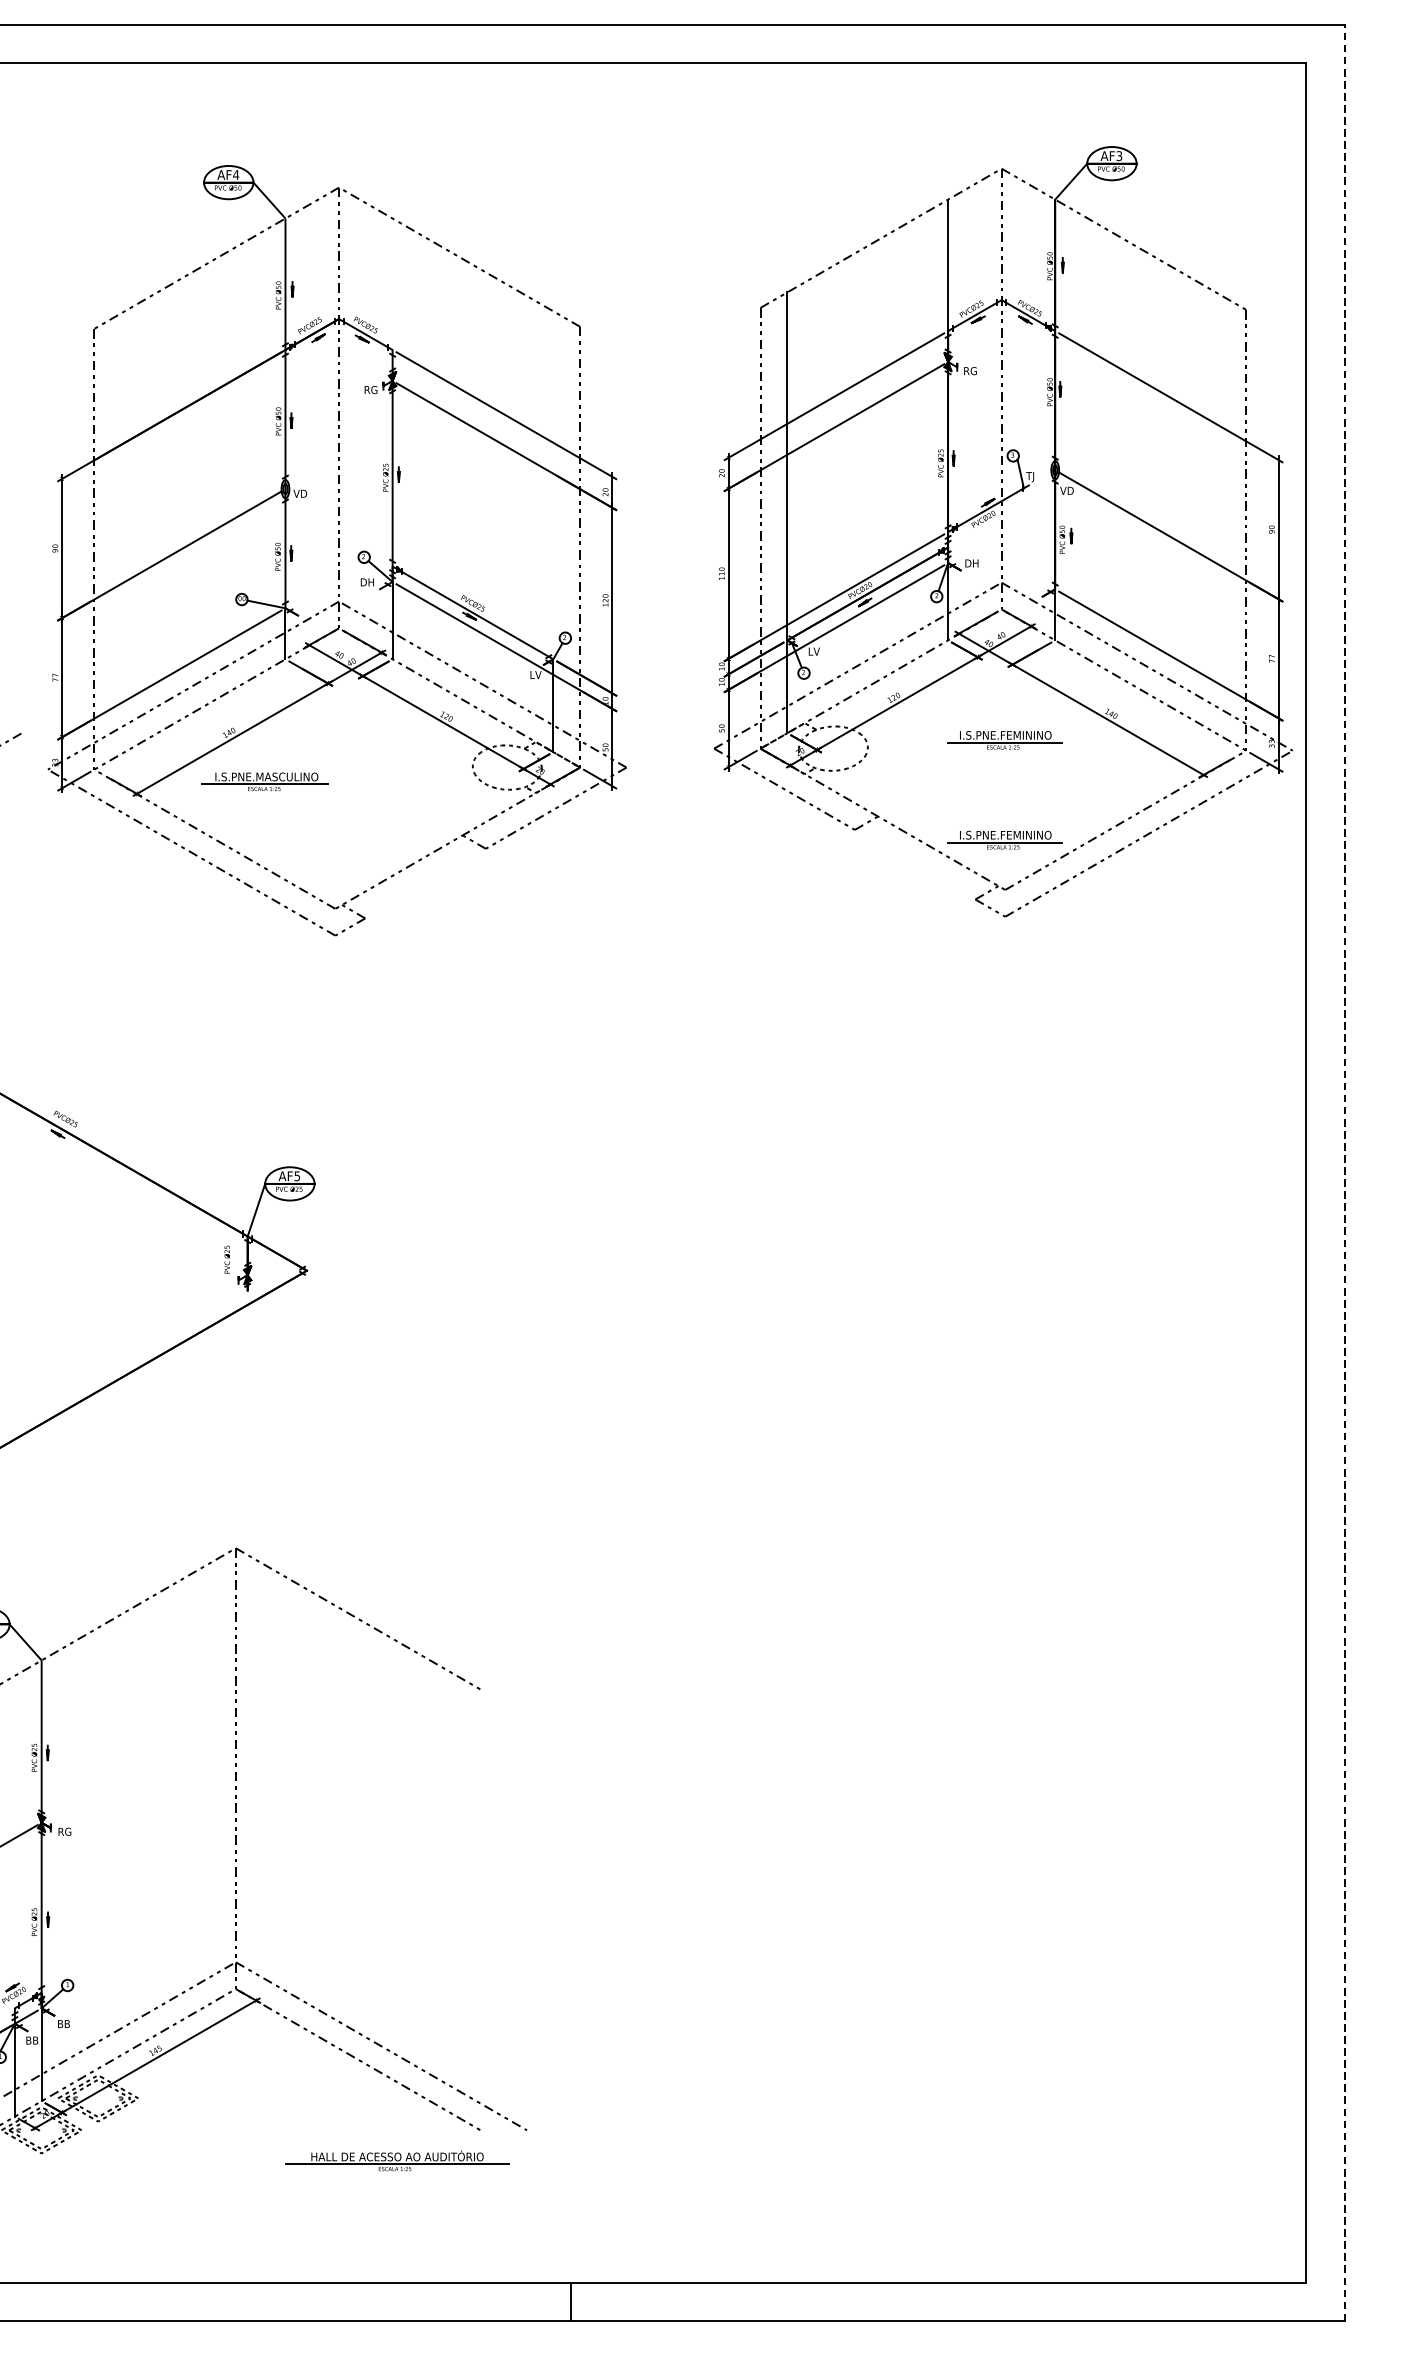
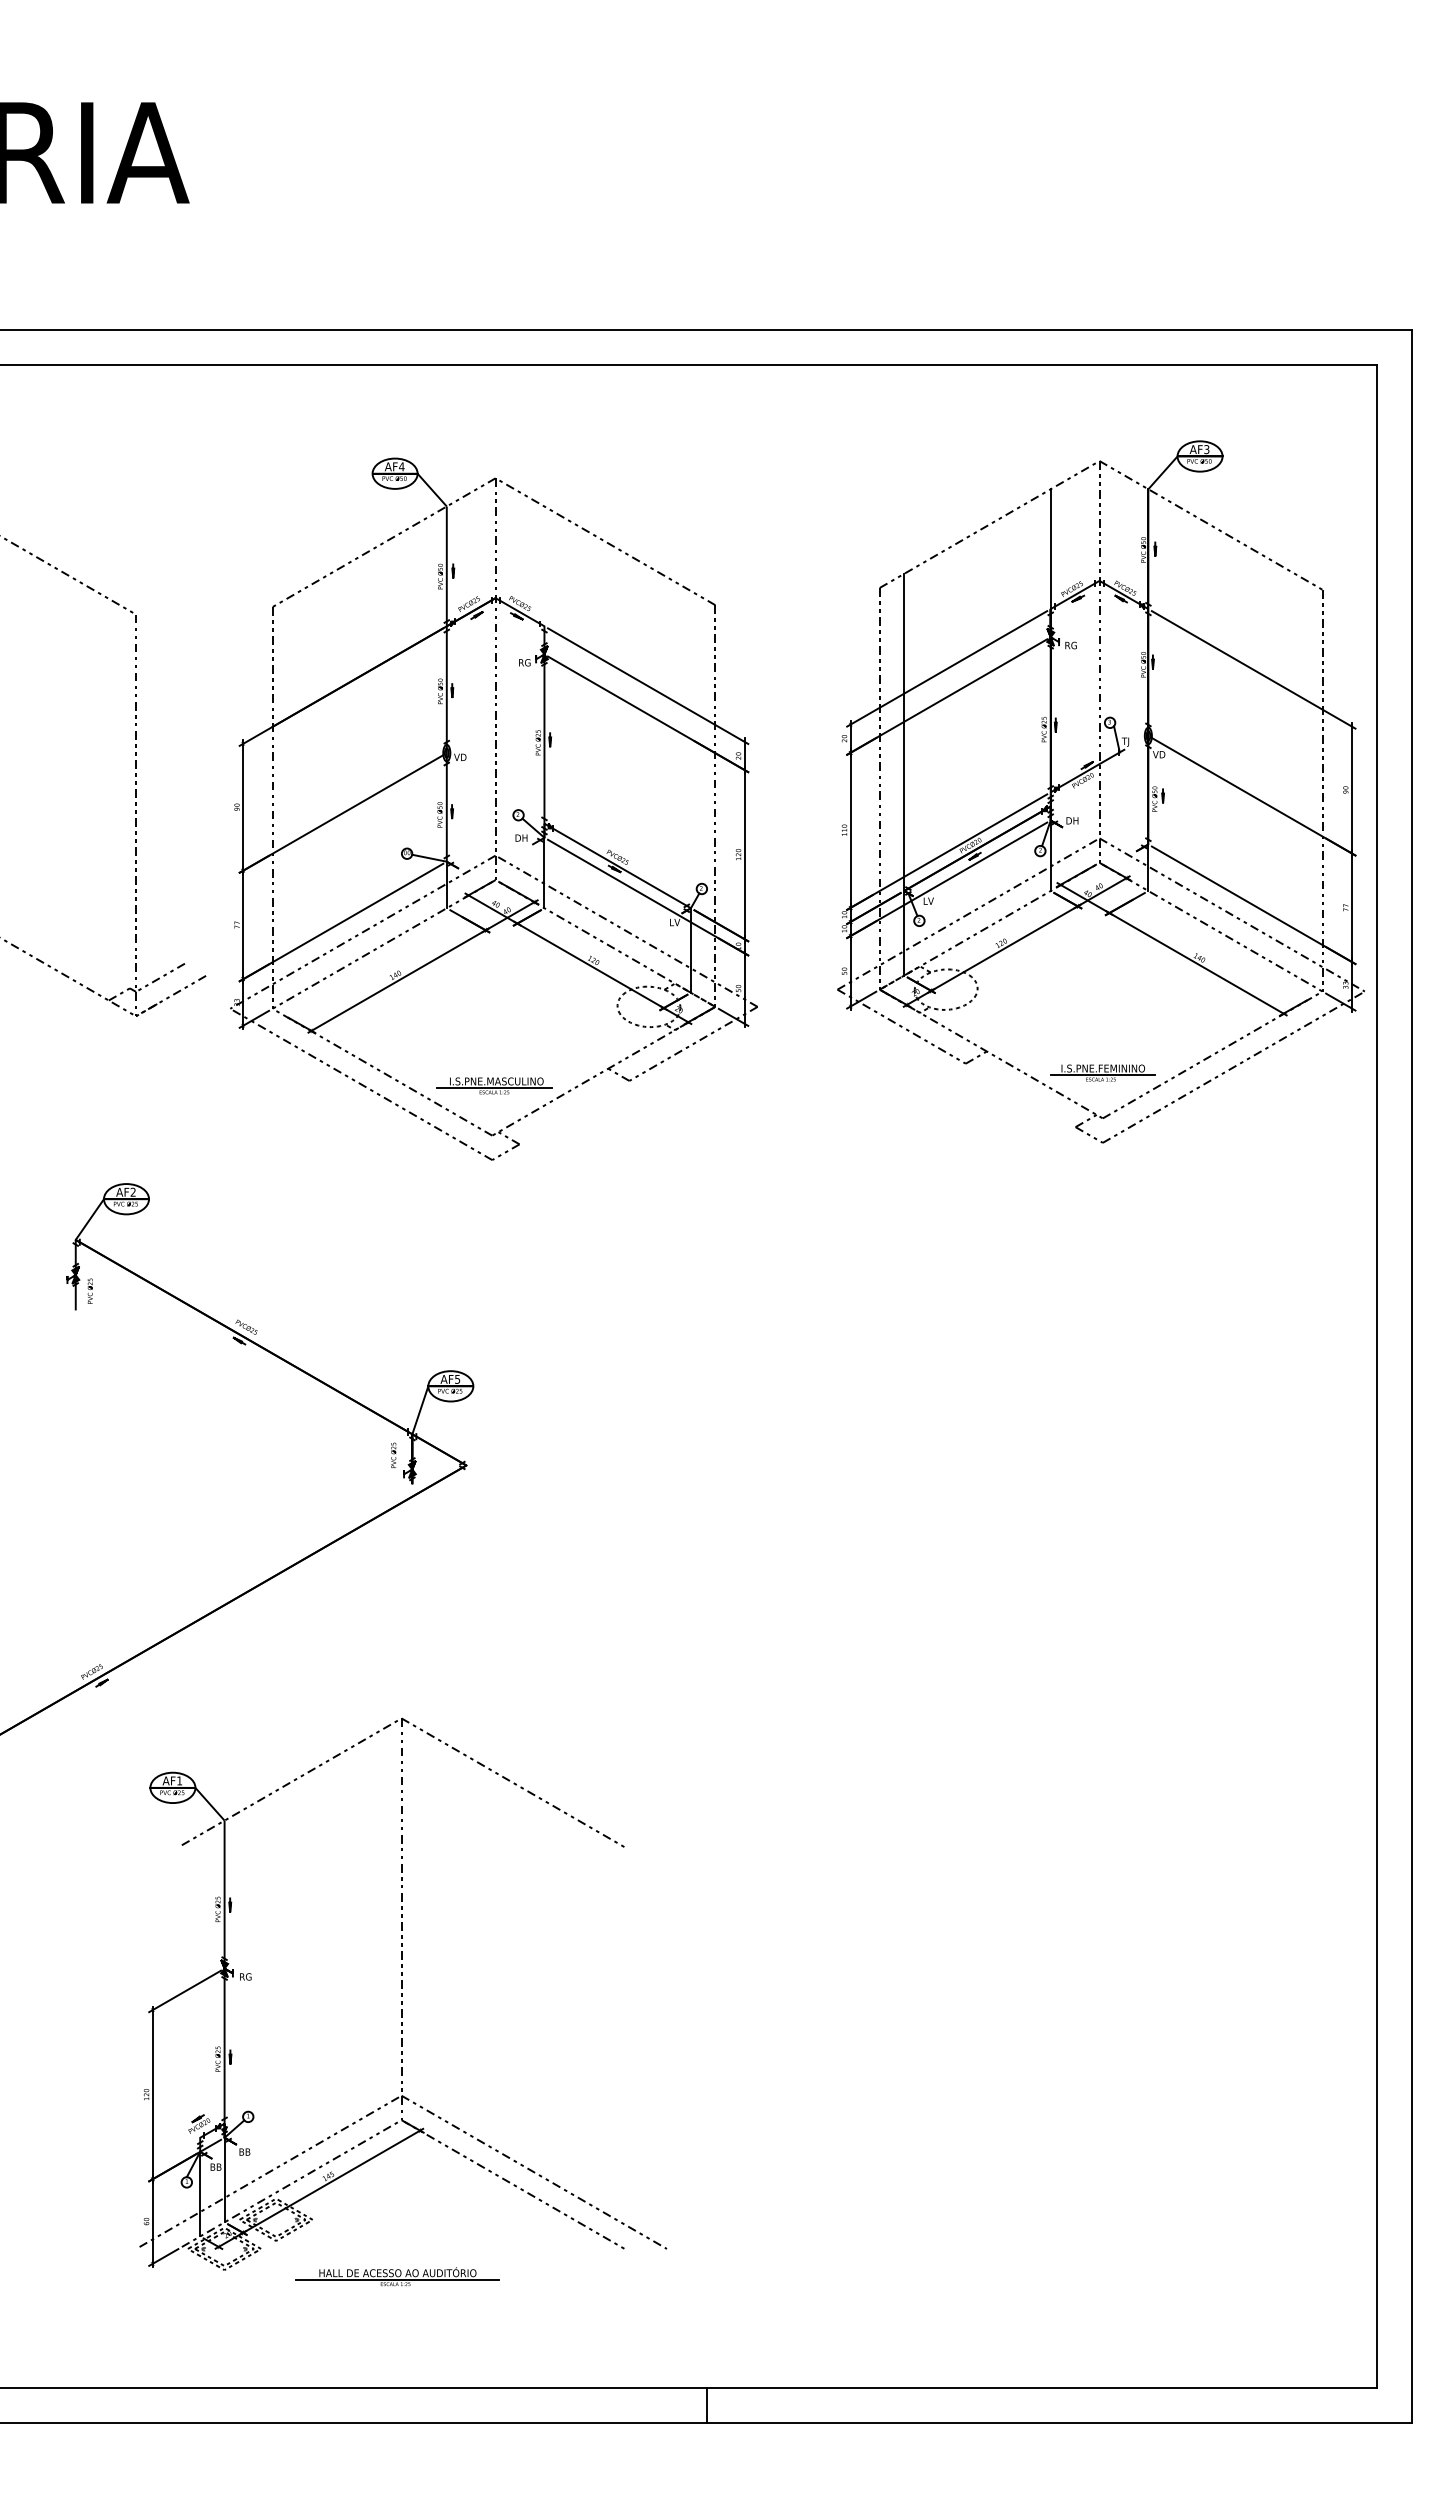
part: (1004, 739) -> (1102, 981), removed
part: (264, 781) -> (494, 1085), moved
line: (1345, 1173) -> (1412, 1376), dashed -> solid
part: (397, 2160) -> (397, 2276), moved

